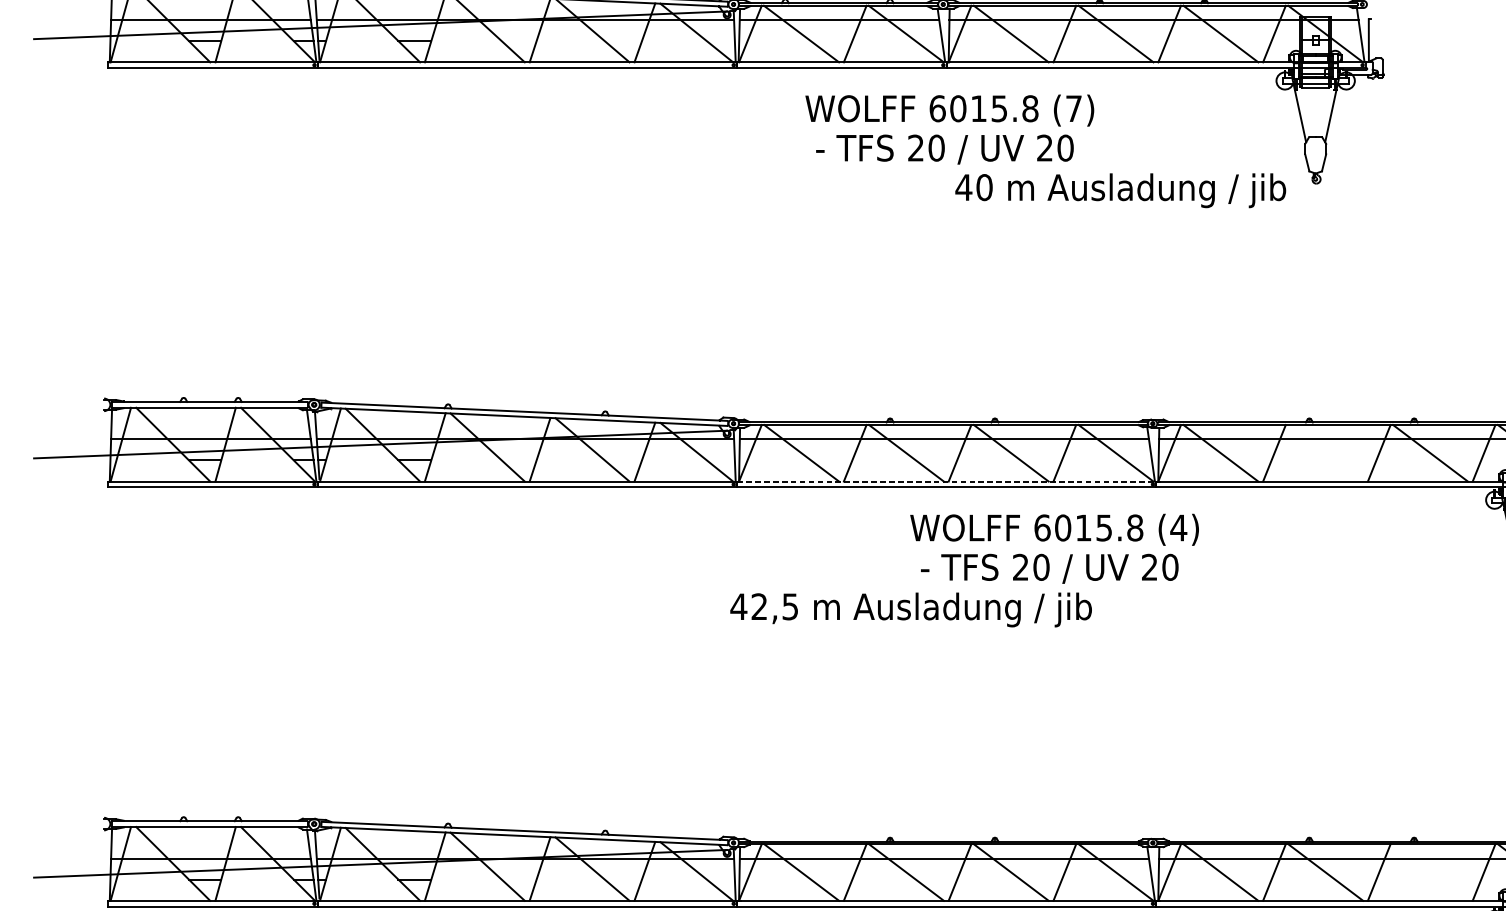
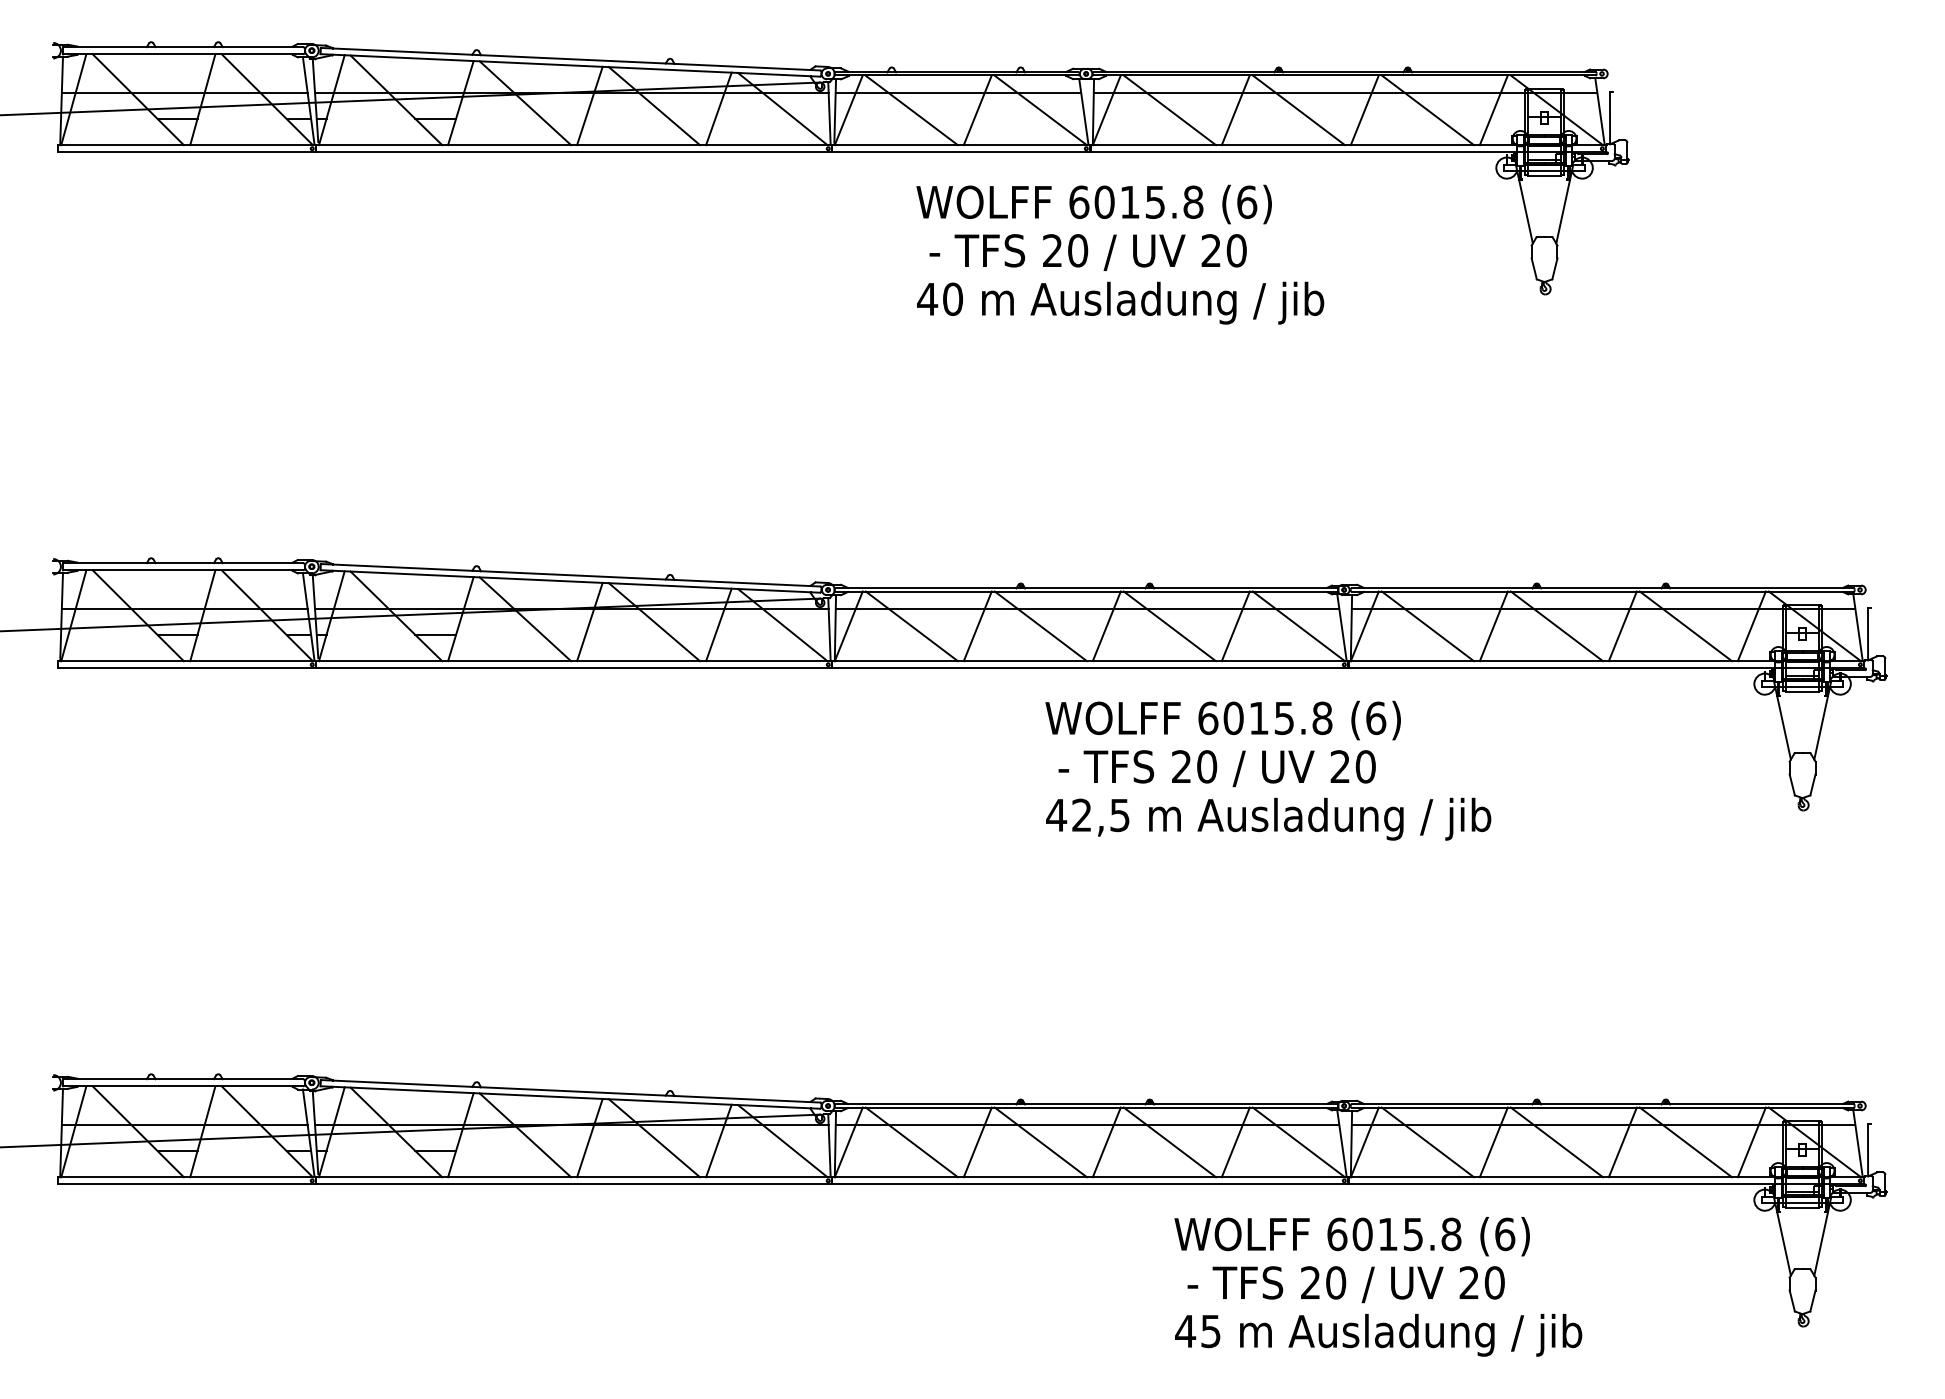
text: (1074, 108) -> (1247, 201), (7) -> (6)
text: (1120, 190) -> (1120, 302), moved
line: (1325, 453) -> (1556, 626), added
line: (946, 481) -> (1090, 661), dashed -> solid
text: (1178, 528) -> (1375, 718), (4) -> (6)
text: (911, 609) -> (1268, 818), moved
line: (1430, 872) -> (1685, 1142), added

